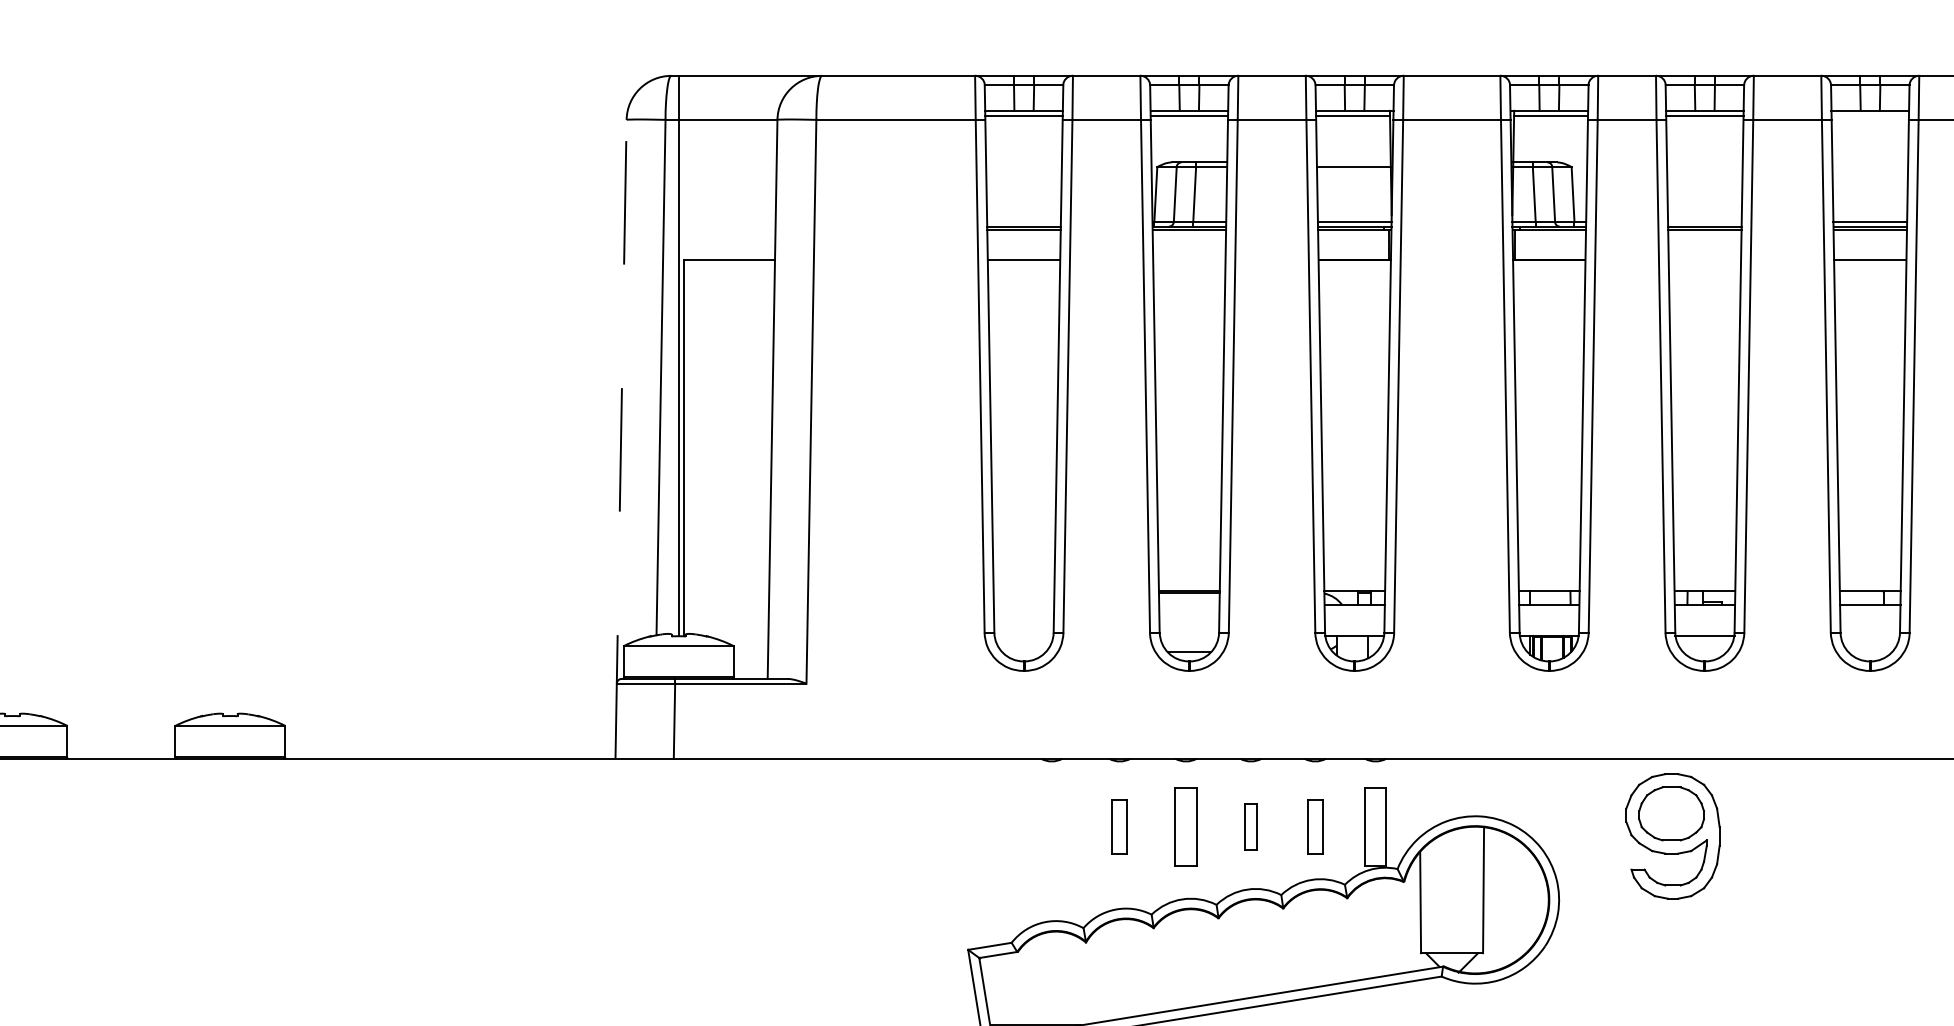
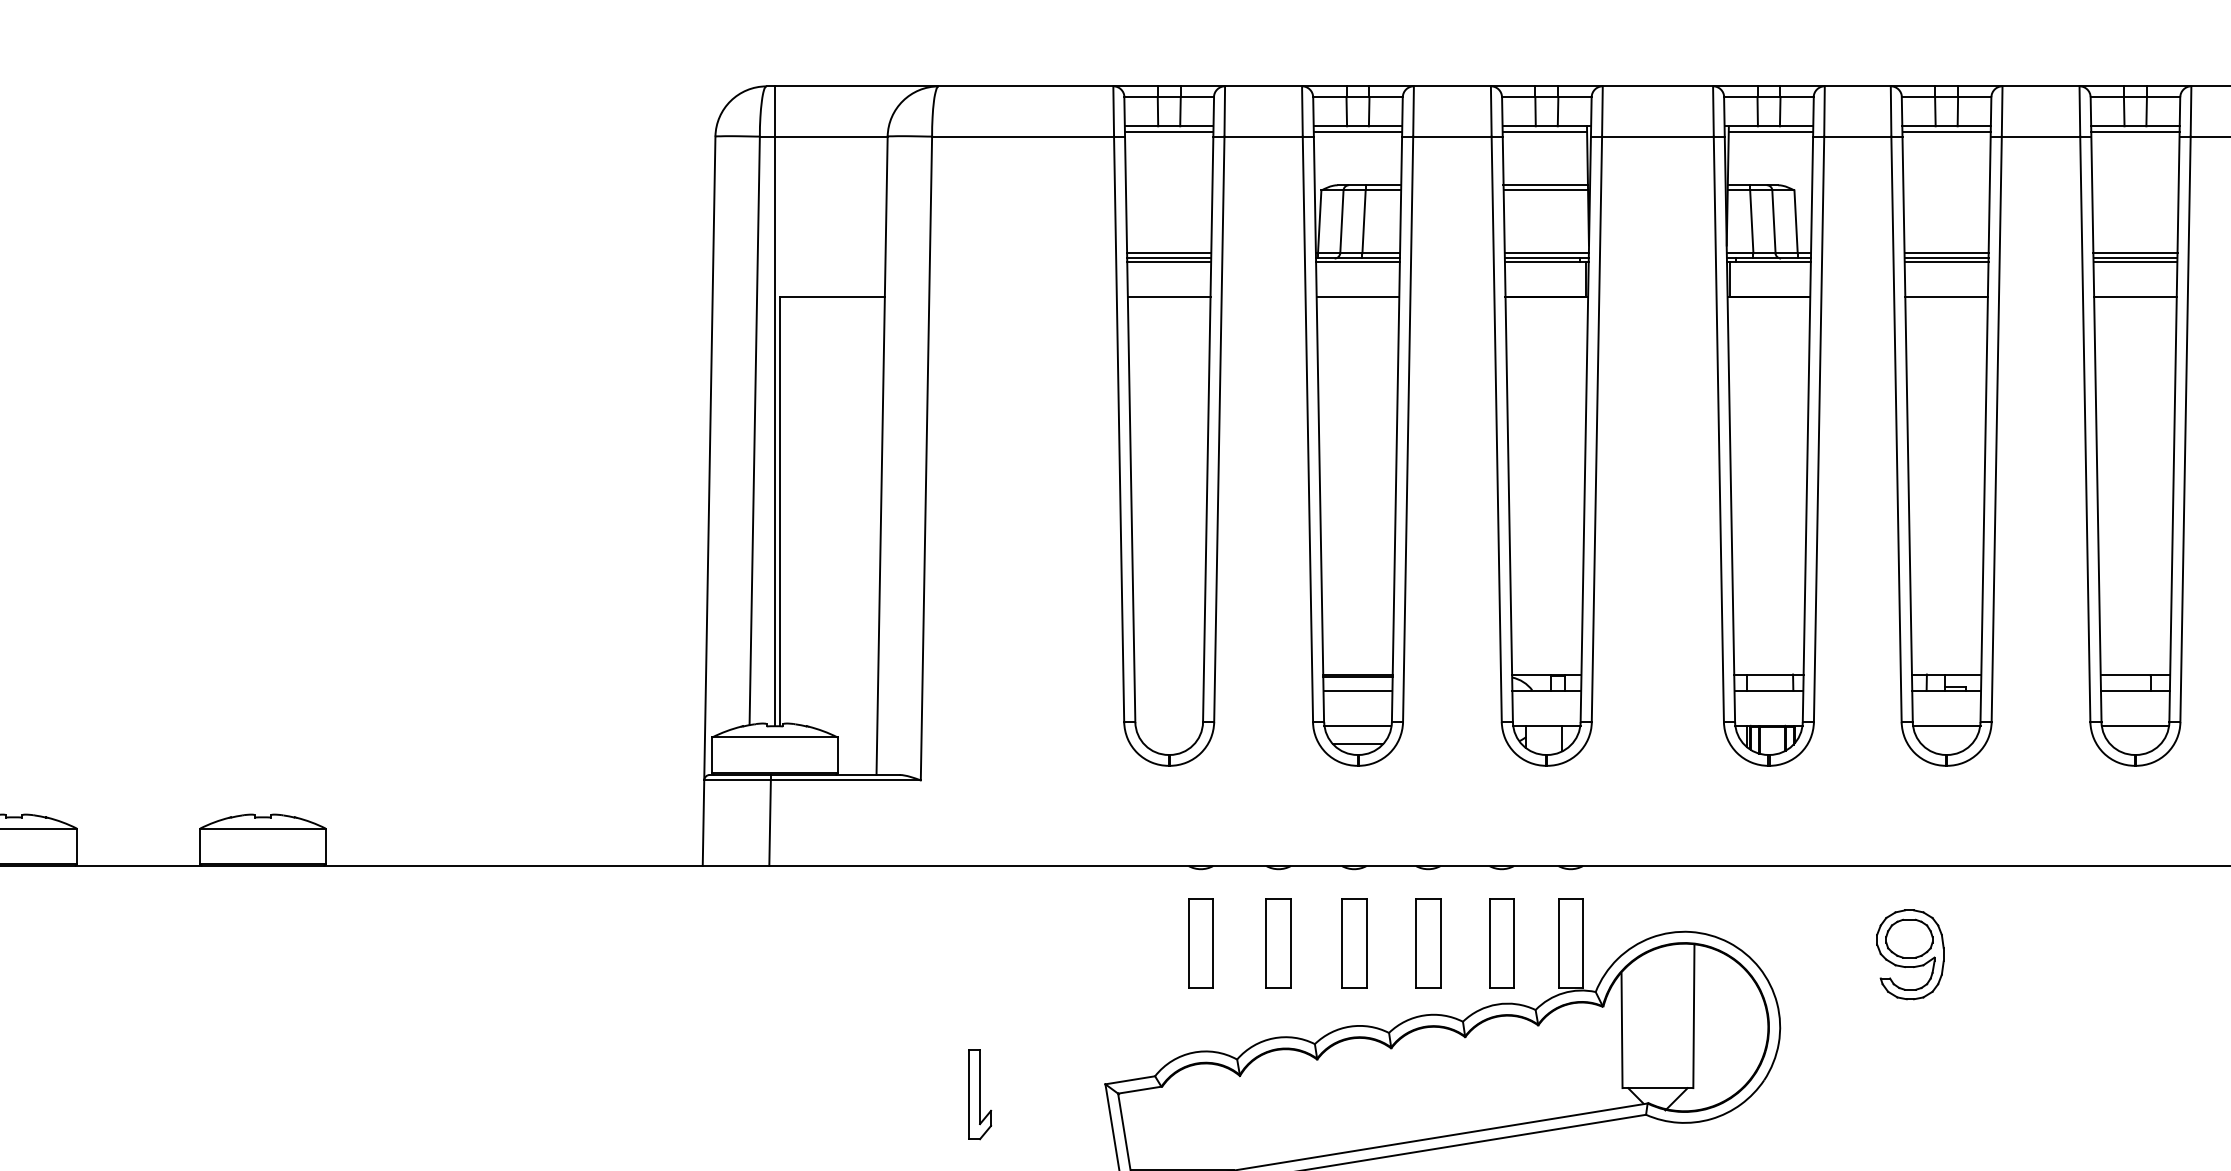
line: (1870, 115) -> (2135, 131), added
line: (1353, 162) -> (1545, 185), added
line: (1023, 222) -> (1168, 253), added
line: (1704, 222) -> (1946, 253), added
line: (1189, 260) -> (1358, 297), added
line: (1704, 260) -> (1946, 297), added
line: (621, 438) -> (709, 500), dashed -> solid
line: (1189, 604) -> (1358, 689), added
line: (1188, 635) -> (1356, 725), added
line: (1869, 635) -> (2134, 725), added
part: (1051, 826) -> (1200, 943), added
part: (1119, 826) -> (1278, 943), size x1.43
part: (1250, 826) -> (1427, 943), size x1.67
part: (1315, 826) -> (1501, 943), size x1.43
part: (1673, 836) -> (1910, 954), size x0.62
part: (858, 958) -> (980, 1094), added

